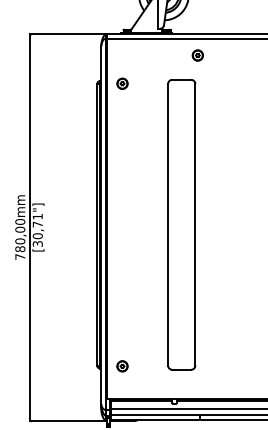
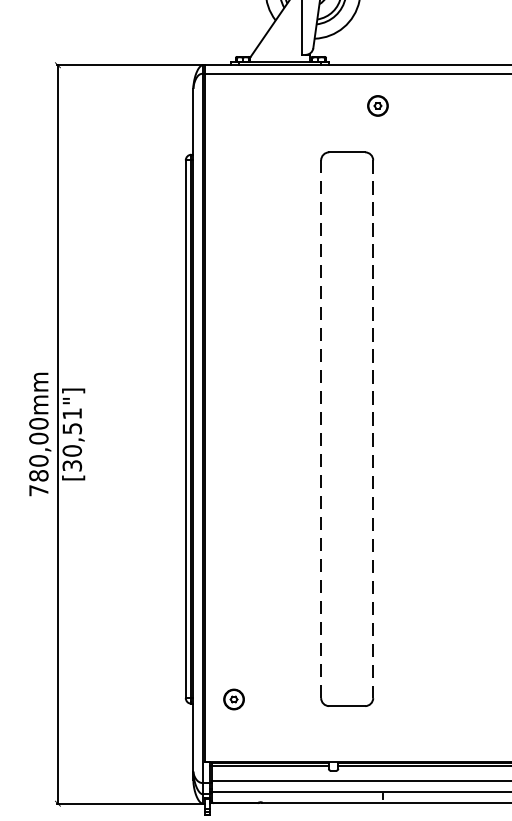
part: (122, 83) -> (234, 159), removed
text: (37, 224) -> (71, 428), [30,71"] -> [30,51"]
line: (168, 224) -> (321, 428), solid -> dashed
line: (195, 224) -> (373, 428), solid -> dashed

